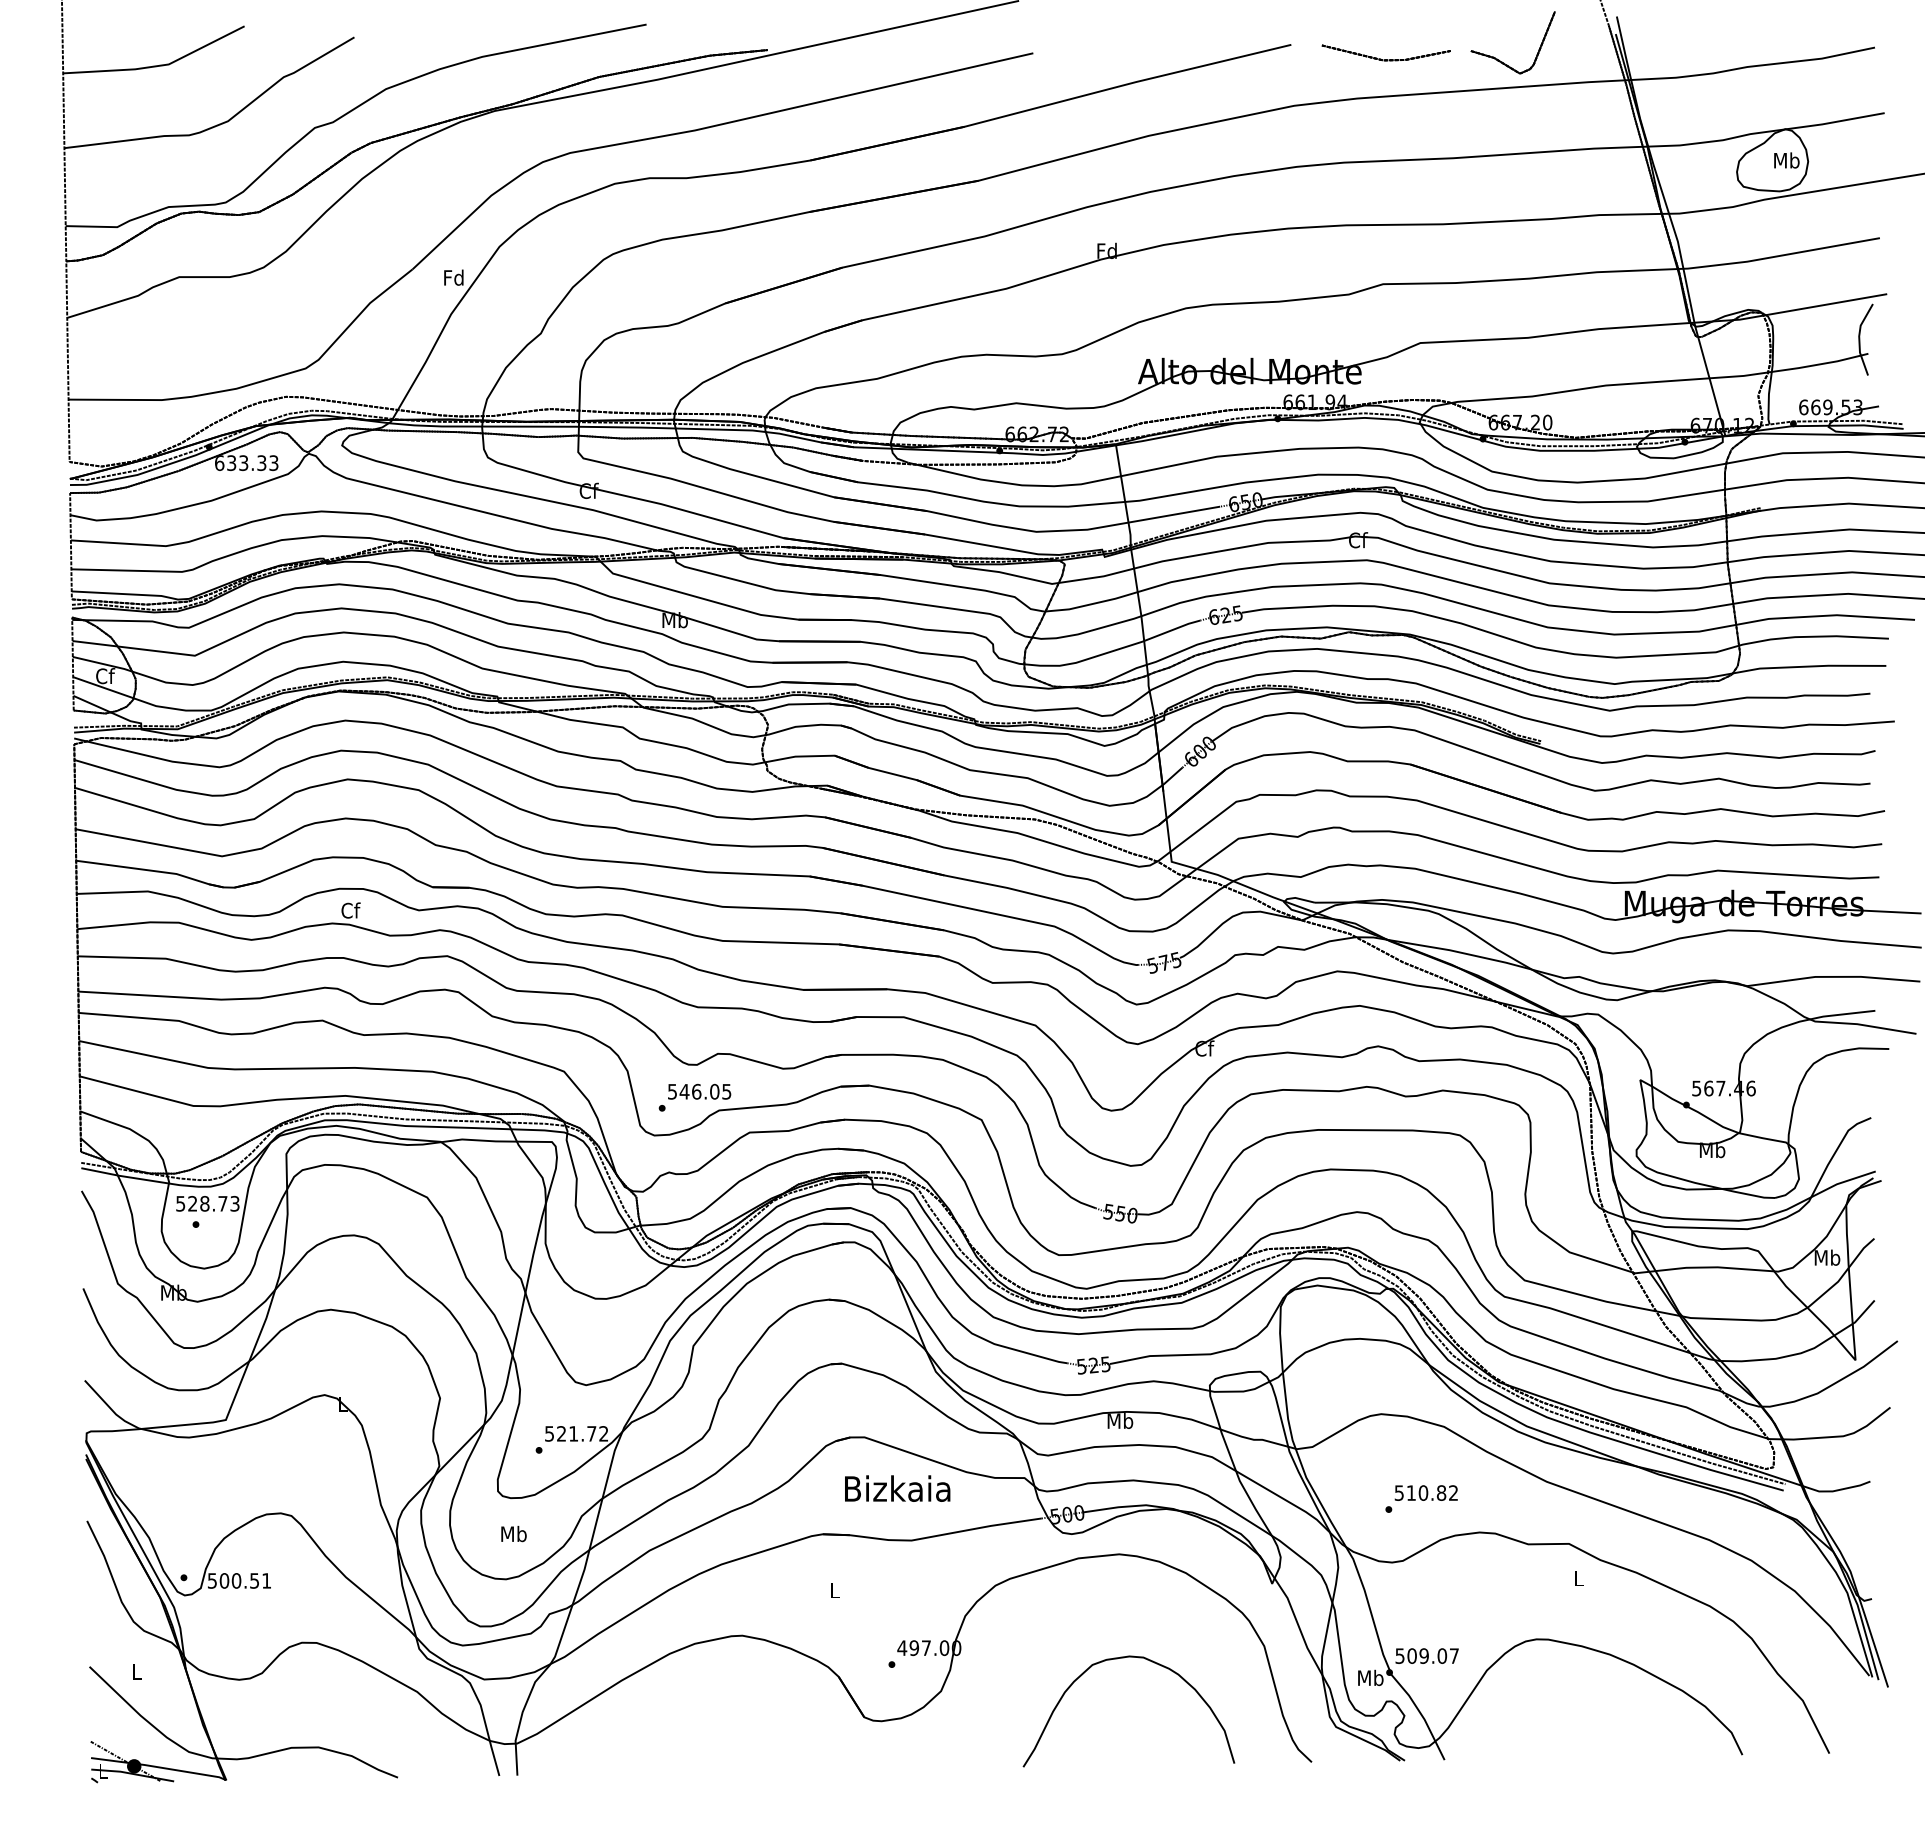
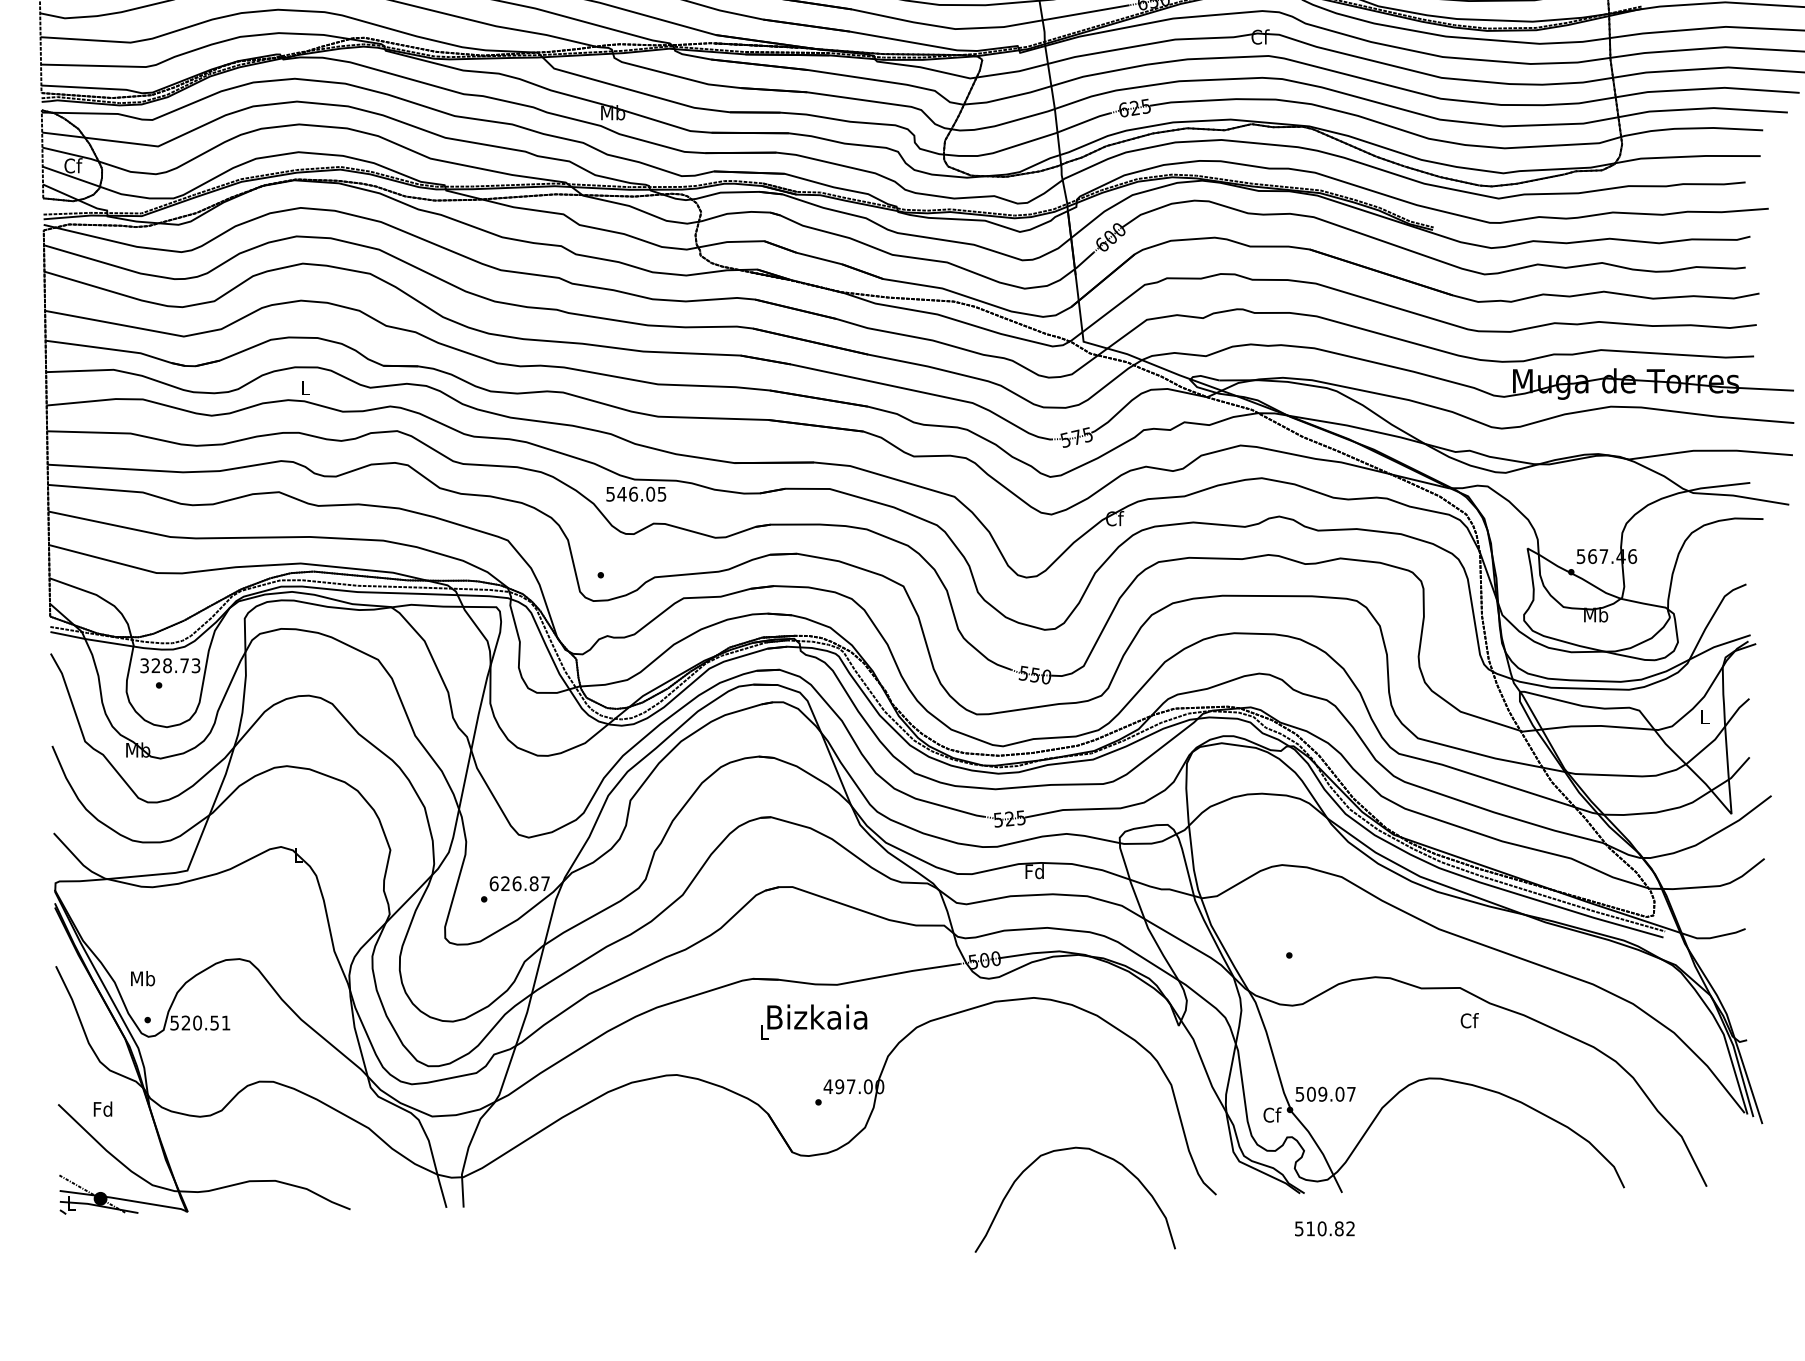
text: (350, 910) -> (305, 387), Cf -> L
text: (699, 1091) -> (636, 493), moved
text: (180, 1202) -> (144, 664), 528.73 -> 328.73
text: (1827, 1257) -> (1704, 716), Mb -> L
text: (1120, 1420) -> (1035, 871), Mb -> Fd
text: (576, 1433) -> (519, 883), 521.72 -> 626.87
text: (897, 1488) -> (817, 1016), moved
text: (1425, 1492) -> (1324, 1228), moved
text: (513, 1534) -> (142, 979), moved
text: (1578, 1578) -> (1469, 1020), L -> Cf
text: (224, 1580) -> (186, 1022), 500.51 -> 520.51
curve: (1124, 1658) -> (1071, 1149), moved
text: (136, 1671) -> (102, 1108), L -> Fd
text: (1370, 1677) -> (1271, 1114), Mb -> Cf

